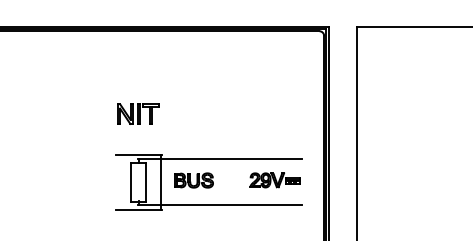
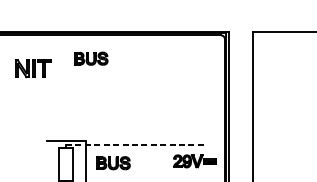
part: (167, 58) -> (90, 58), added
part: (138, 113) -> (33, 68), moved
line: (220, 158) -> (136, 144), solid -> dashed
part: (274, 180) -> (194, 161), moved

